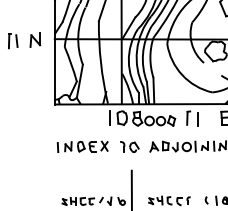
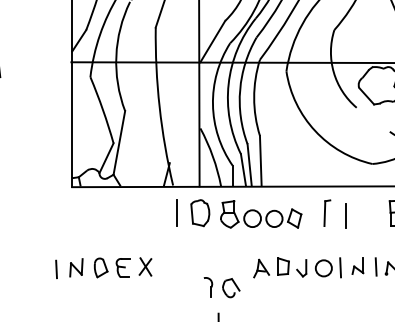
part: (35, 39) -> (34, 62), removed
part: (82, 146) -> (103, 267), moved
part: (129, 146) -> (221, 286), moved

